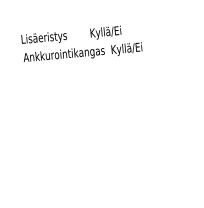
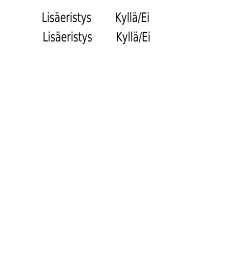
text: (83, 53) -> (106, 37), Ankkurointikangas  Kyllä/Ei -> Lisäeristys        Kyllä/Ei

